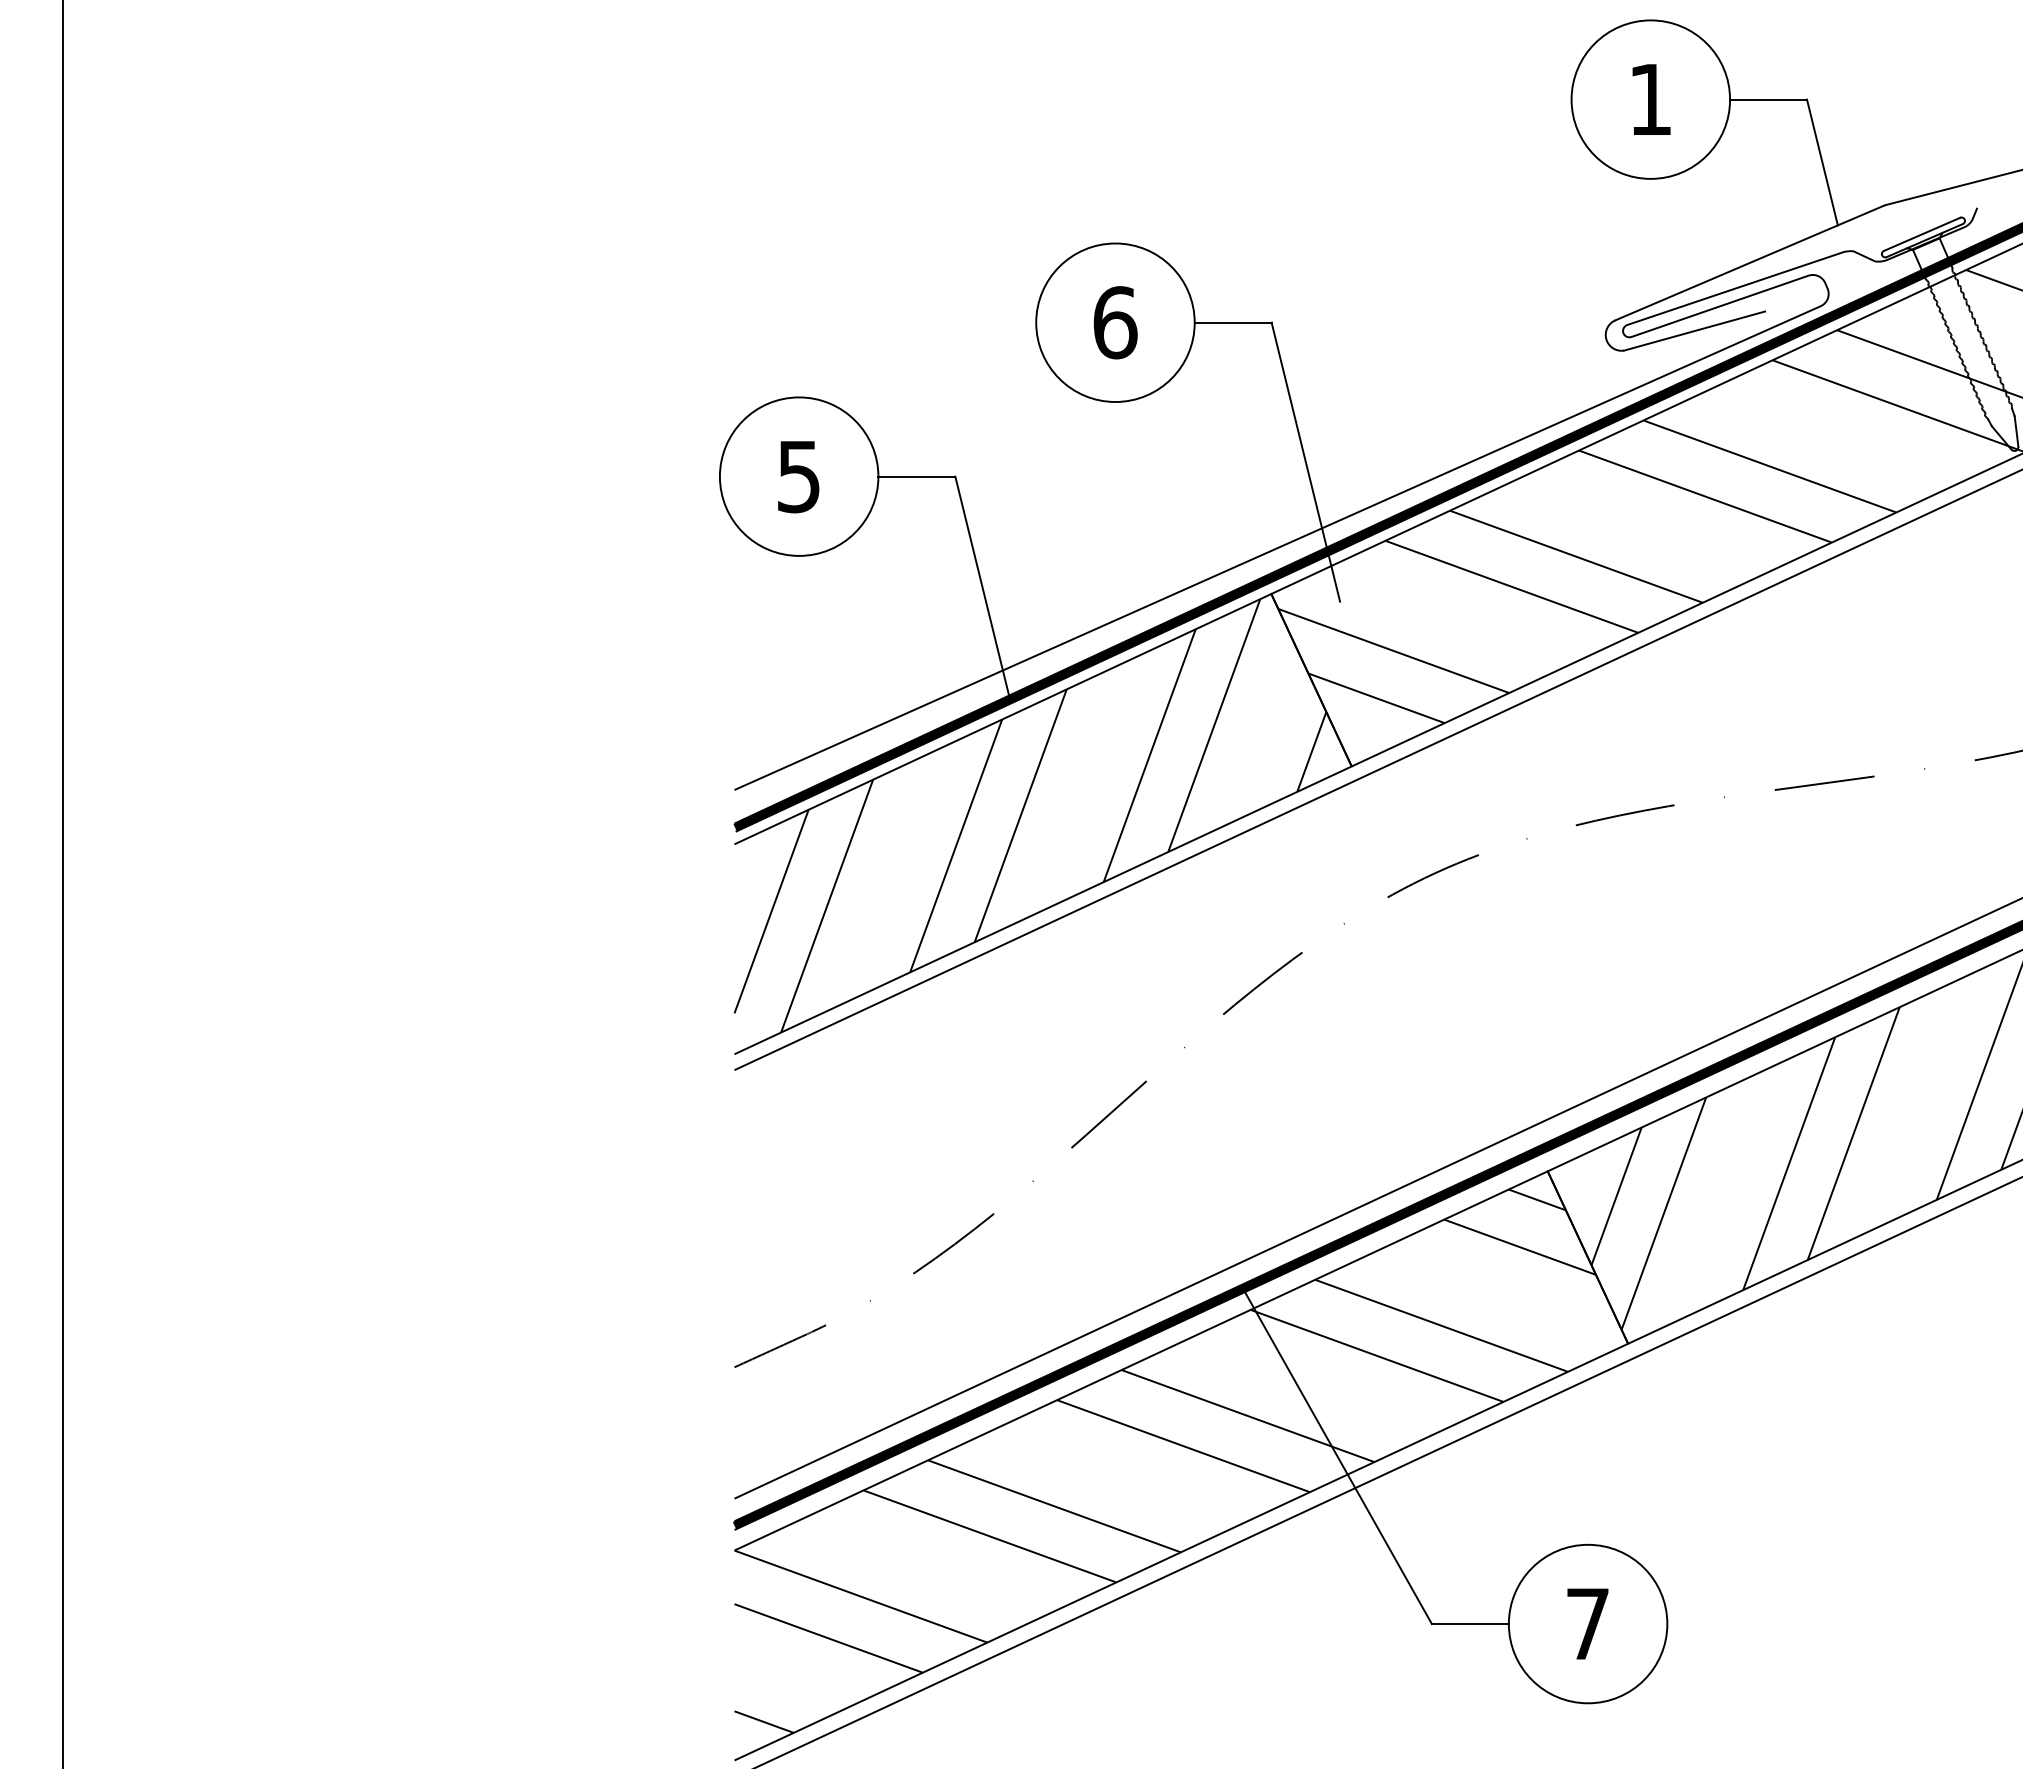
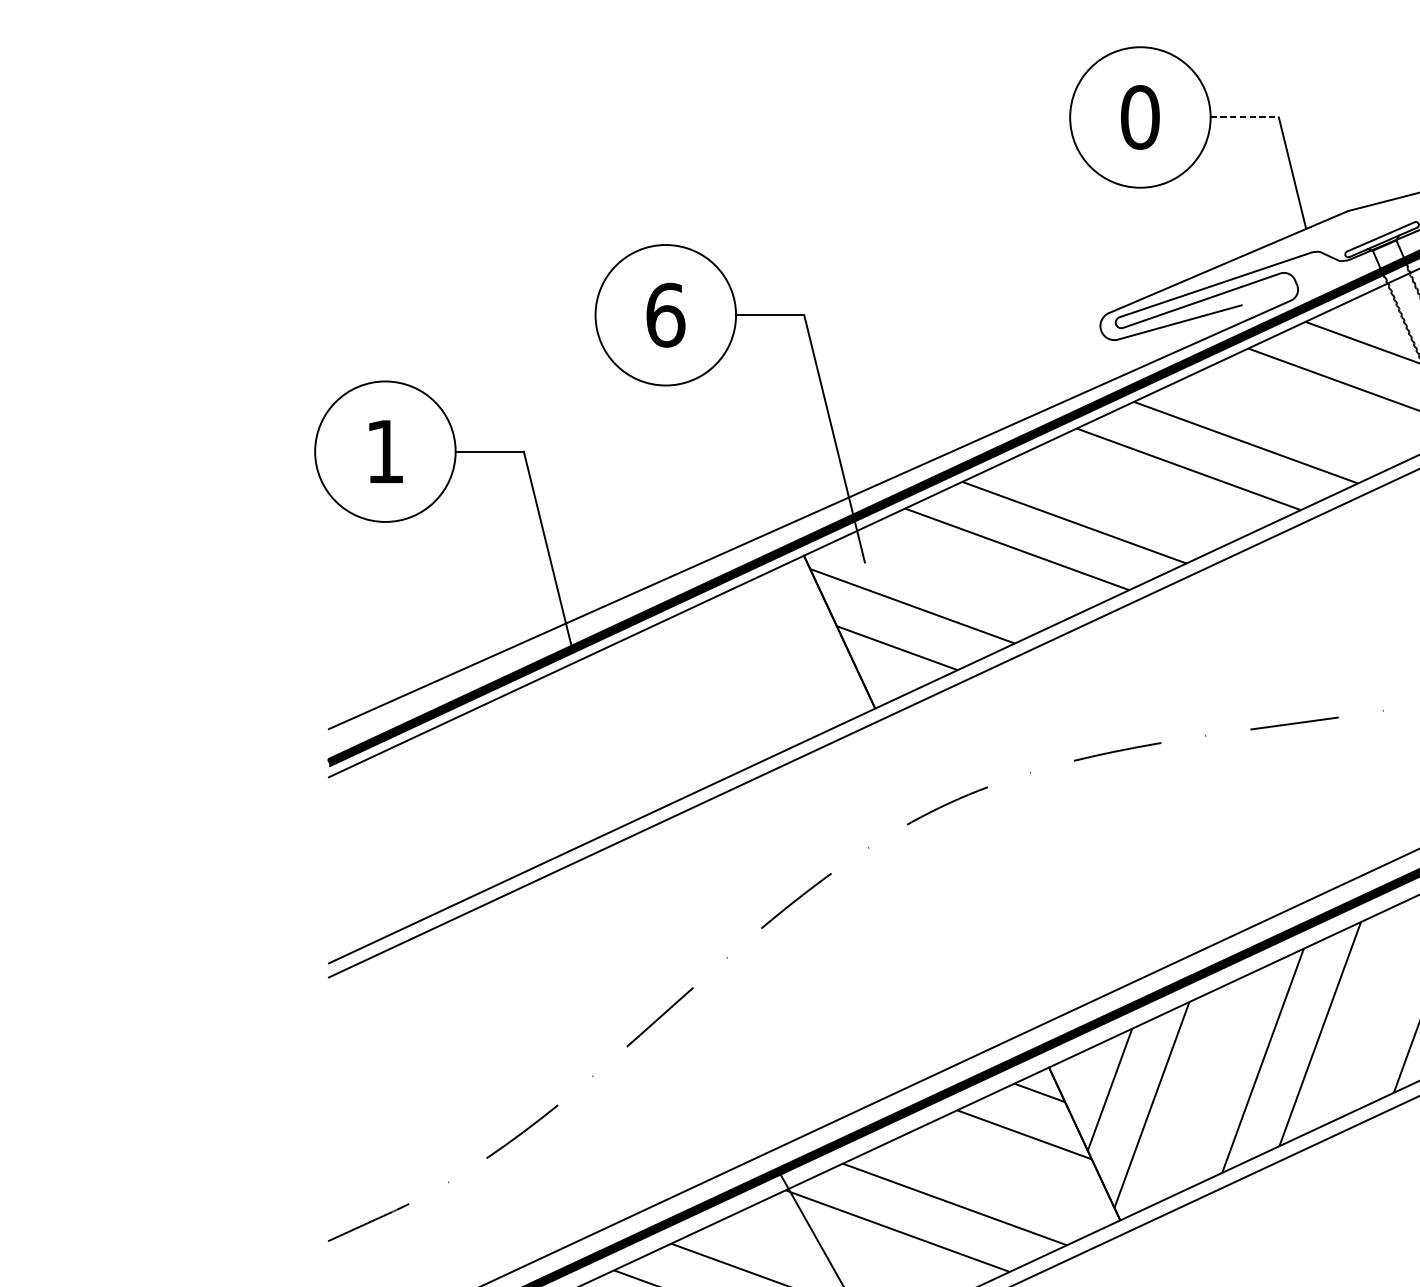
text: (1650, 99) -> (1140, 117), 1 -> 0
line: (1769, 99) -> (1245, 117), solid -> dashed
text: (798, 477) -> (384, 452), 5 -> 1
hatch: (1030, 815) -> (590, 752), removed

